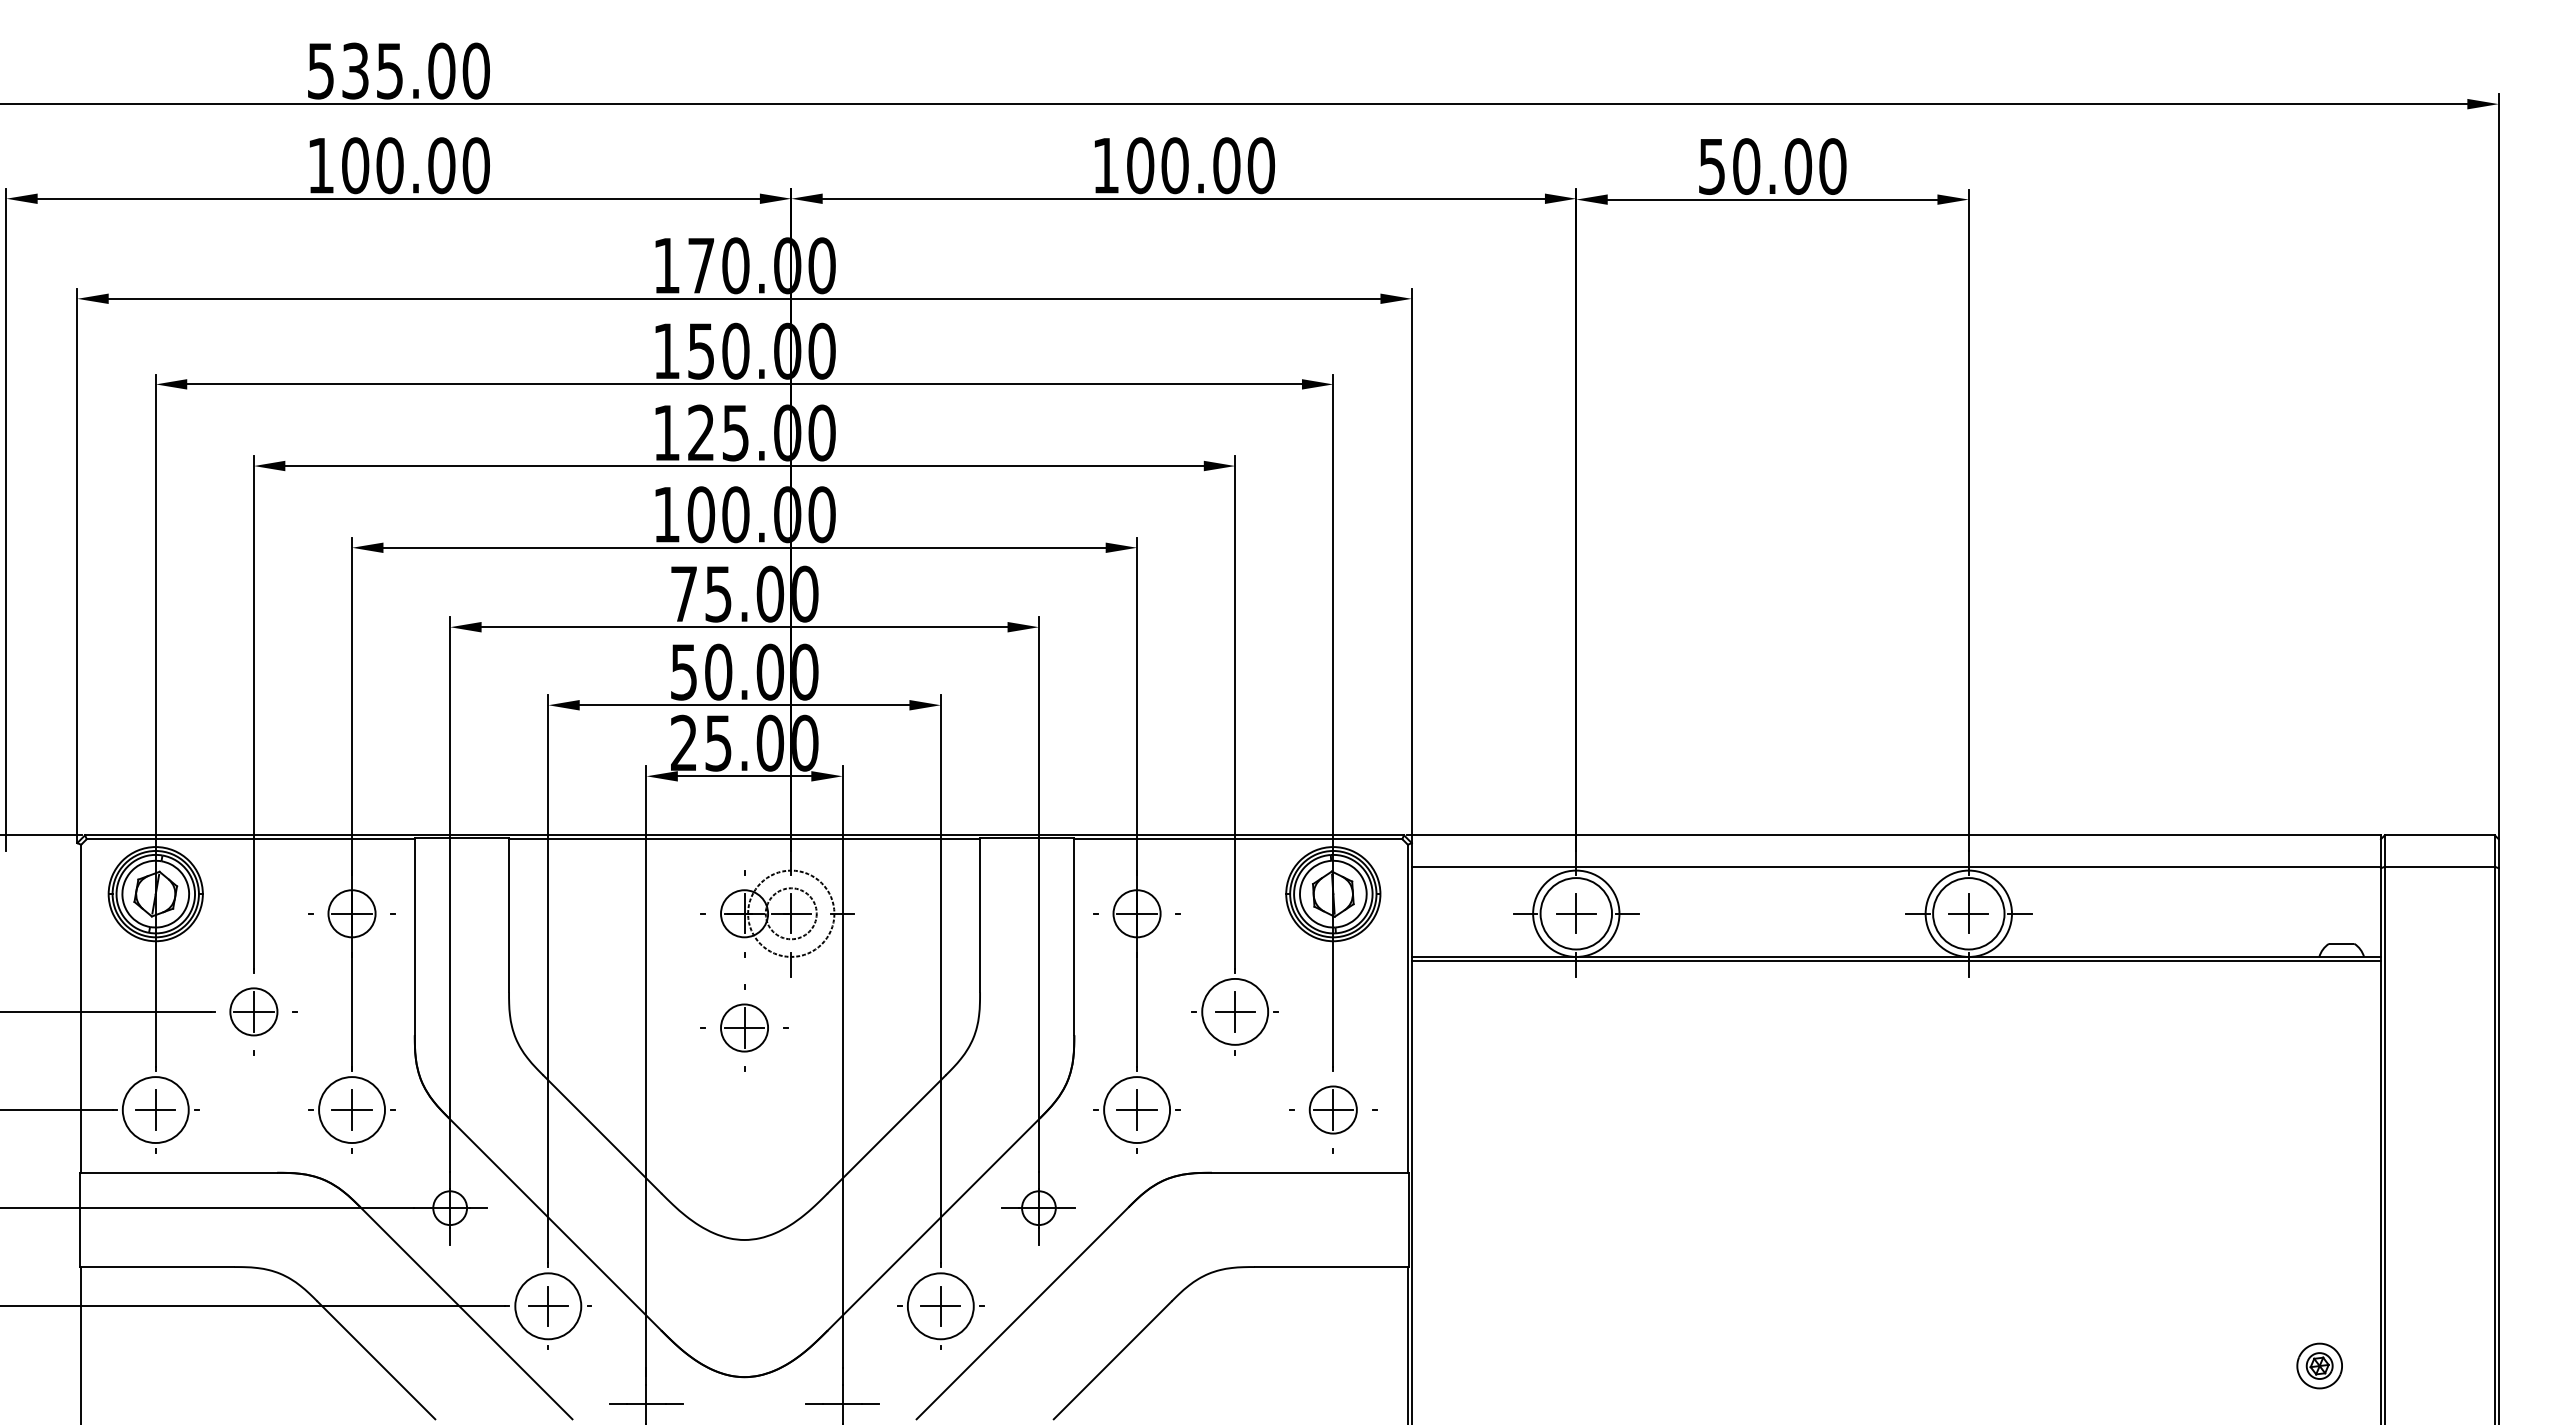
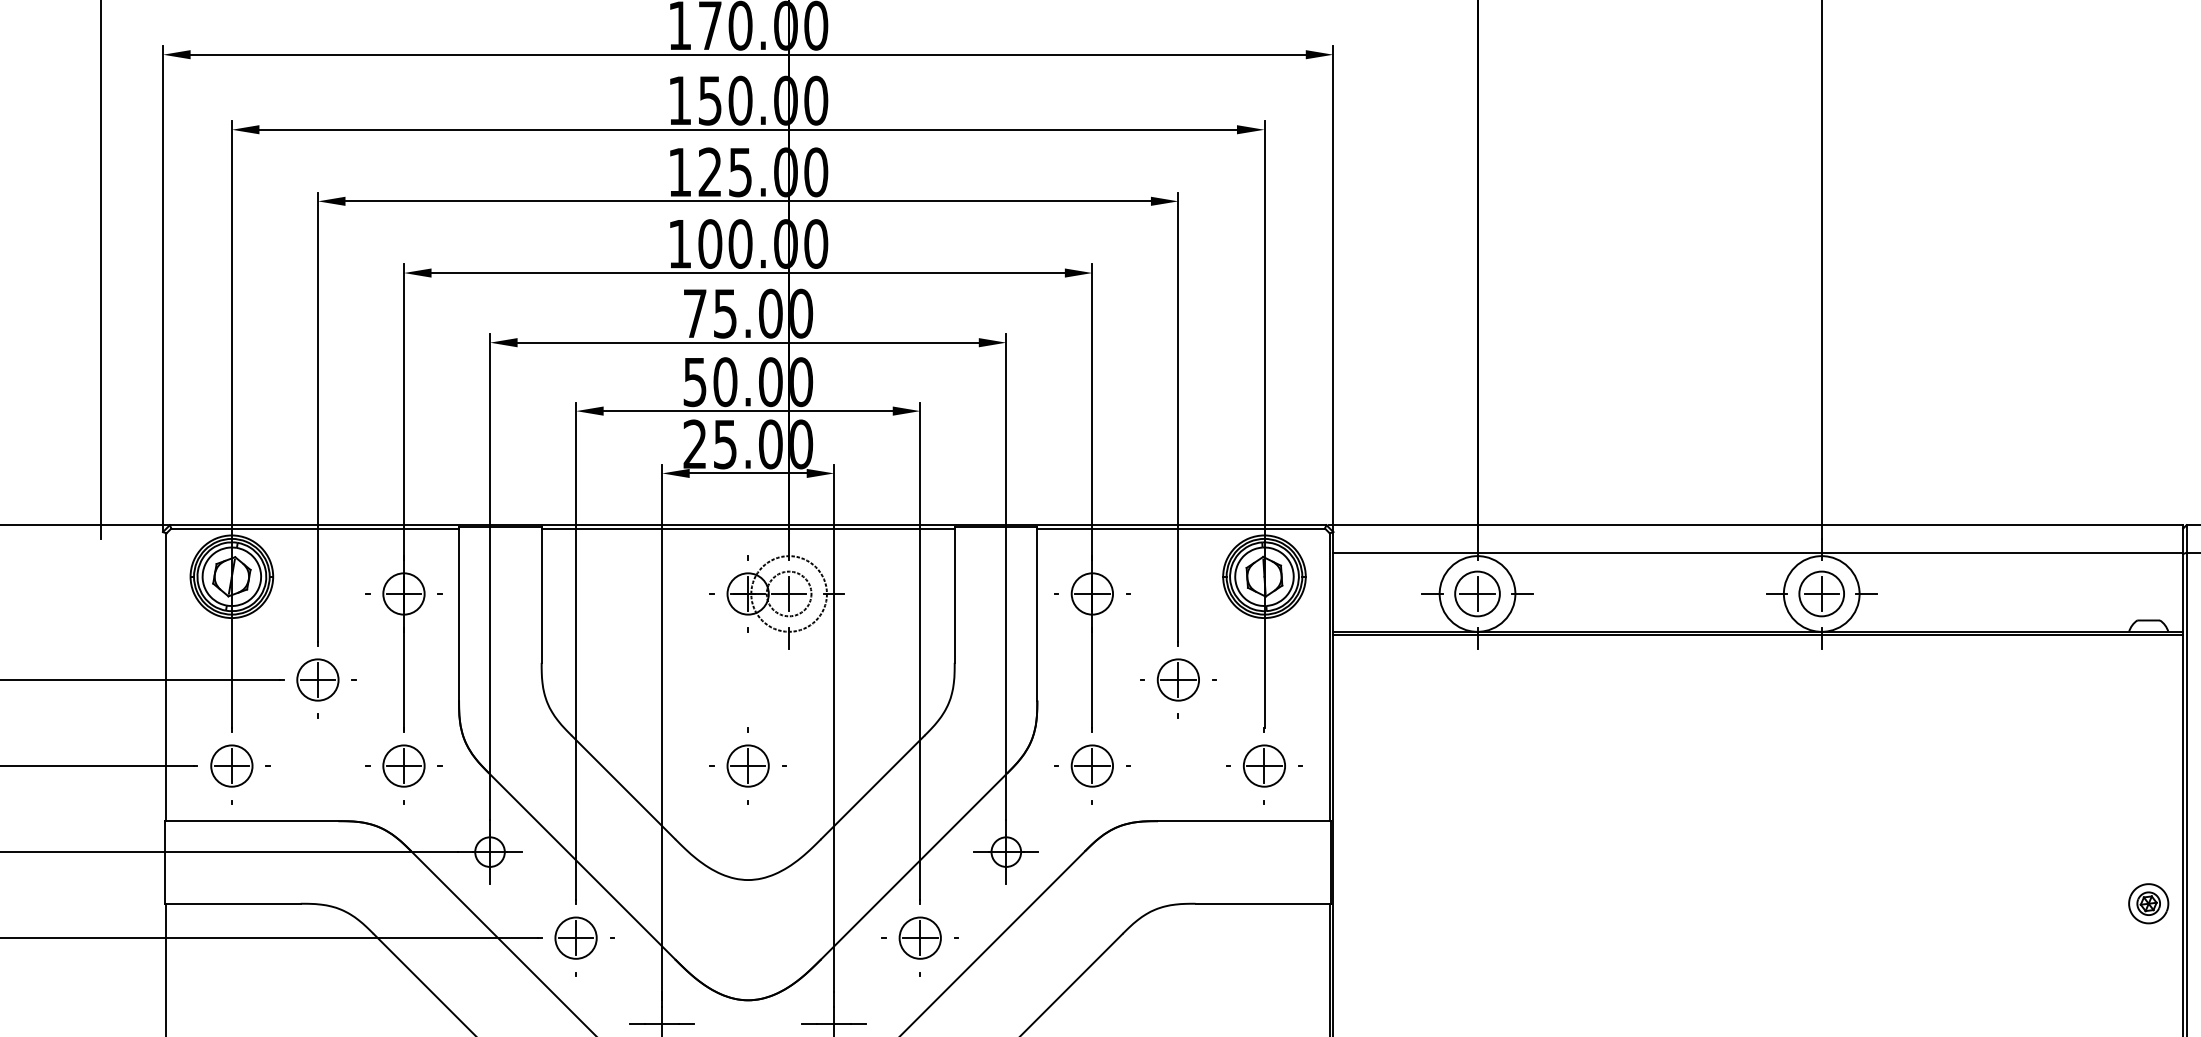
circle: (1575, 913) -> (1476, 593), size x0.71
circle: (1968, 913) -> (1821, 593), size x0.71
circle: (1234, 1011) -> (1177, 679), size x0.71
part: (744, 1027) -> (748, 765), moved
circle: (155, 1109) -> (231, 765), size x0.71
circle: (351, 1109) -> (403, 765), size x0.71
circle: (1136, 1109) -> (1091, 765), size x0.71
circle: (547, 1305) -> (575, 937), size x0.71
circle: (940, 1305) -> (920, 937), size x0.71
part: (2319, 1365) -> (2148, 903), moved

